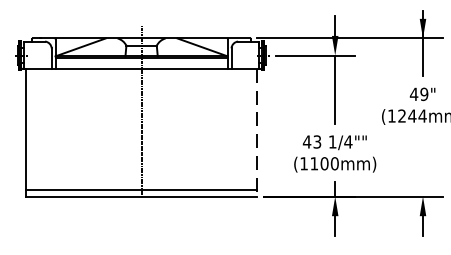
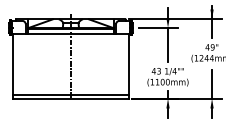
line: (256, 134) -> (128, 67), dashed -> solid
line: (423, 166) -> (212, 83), added

